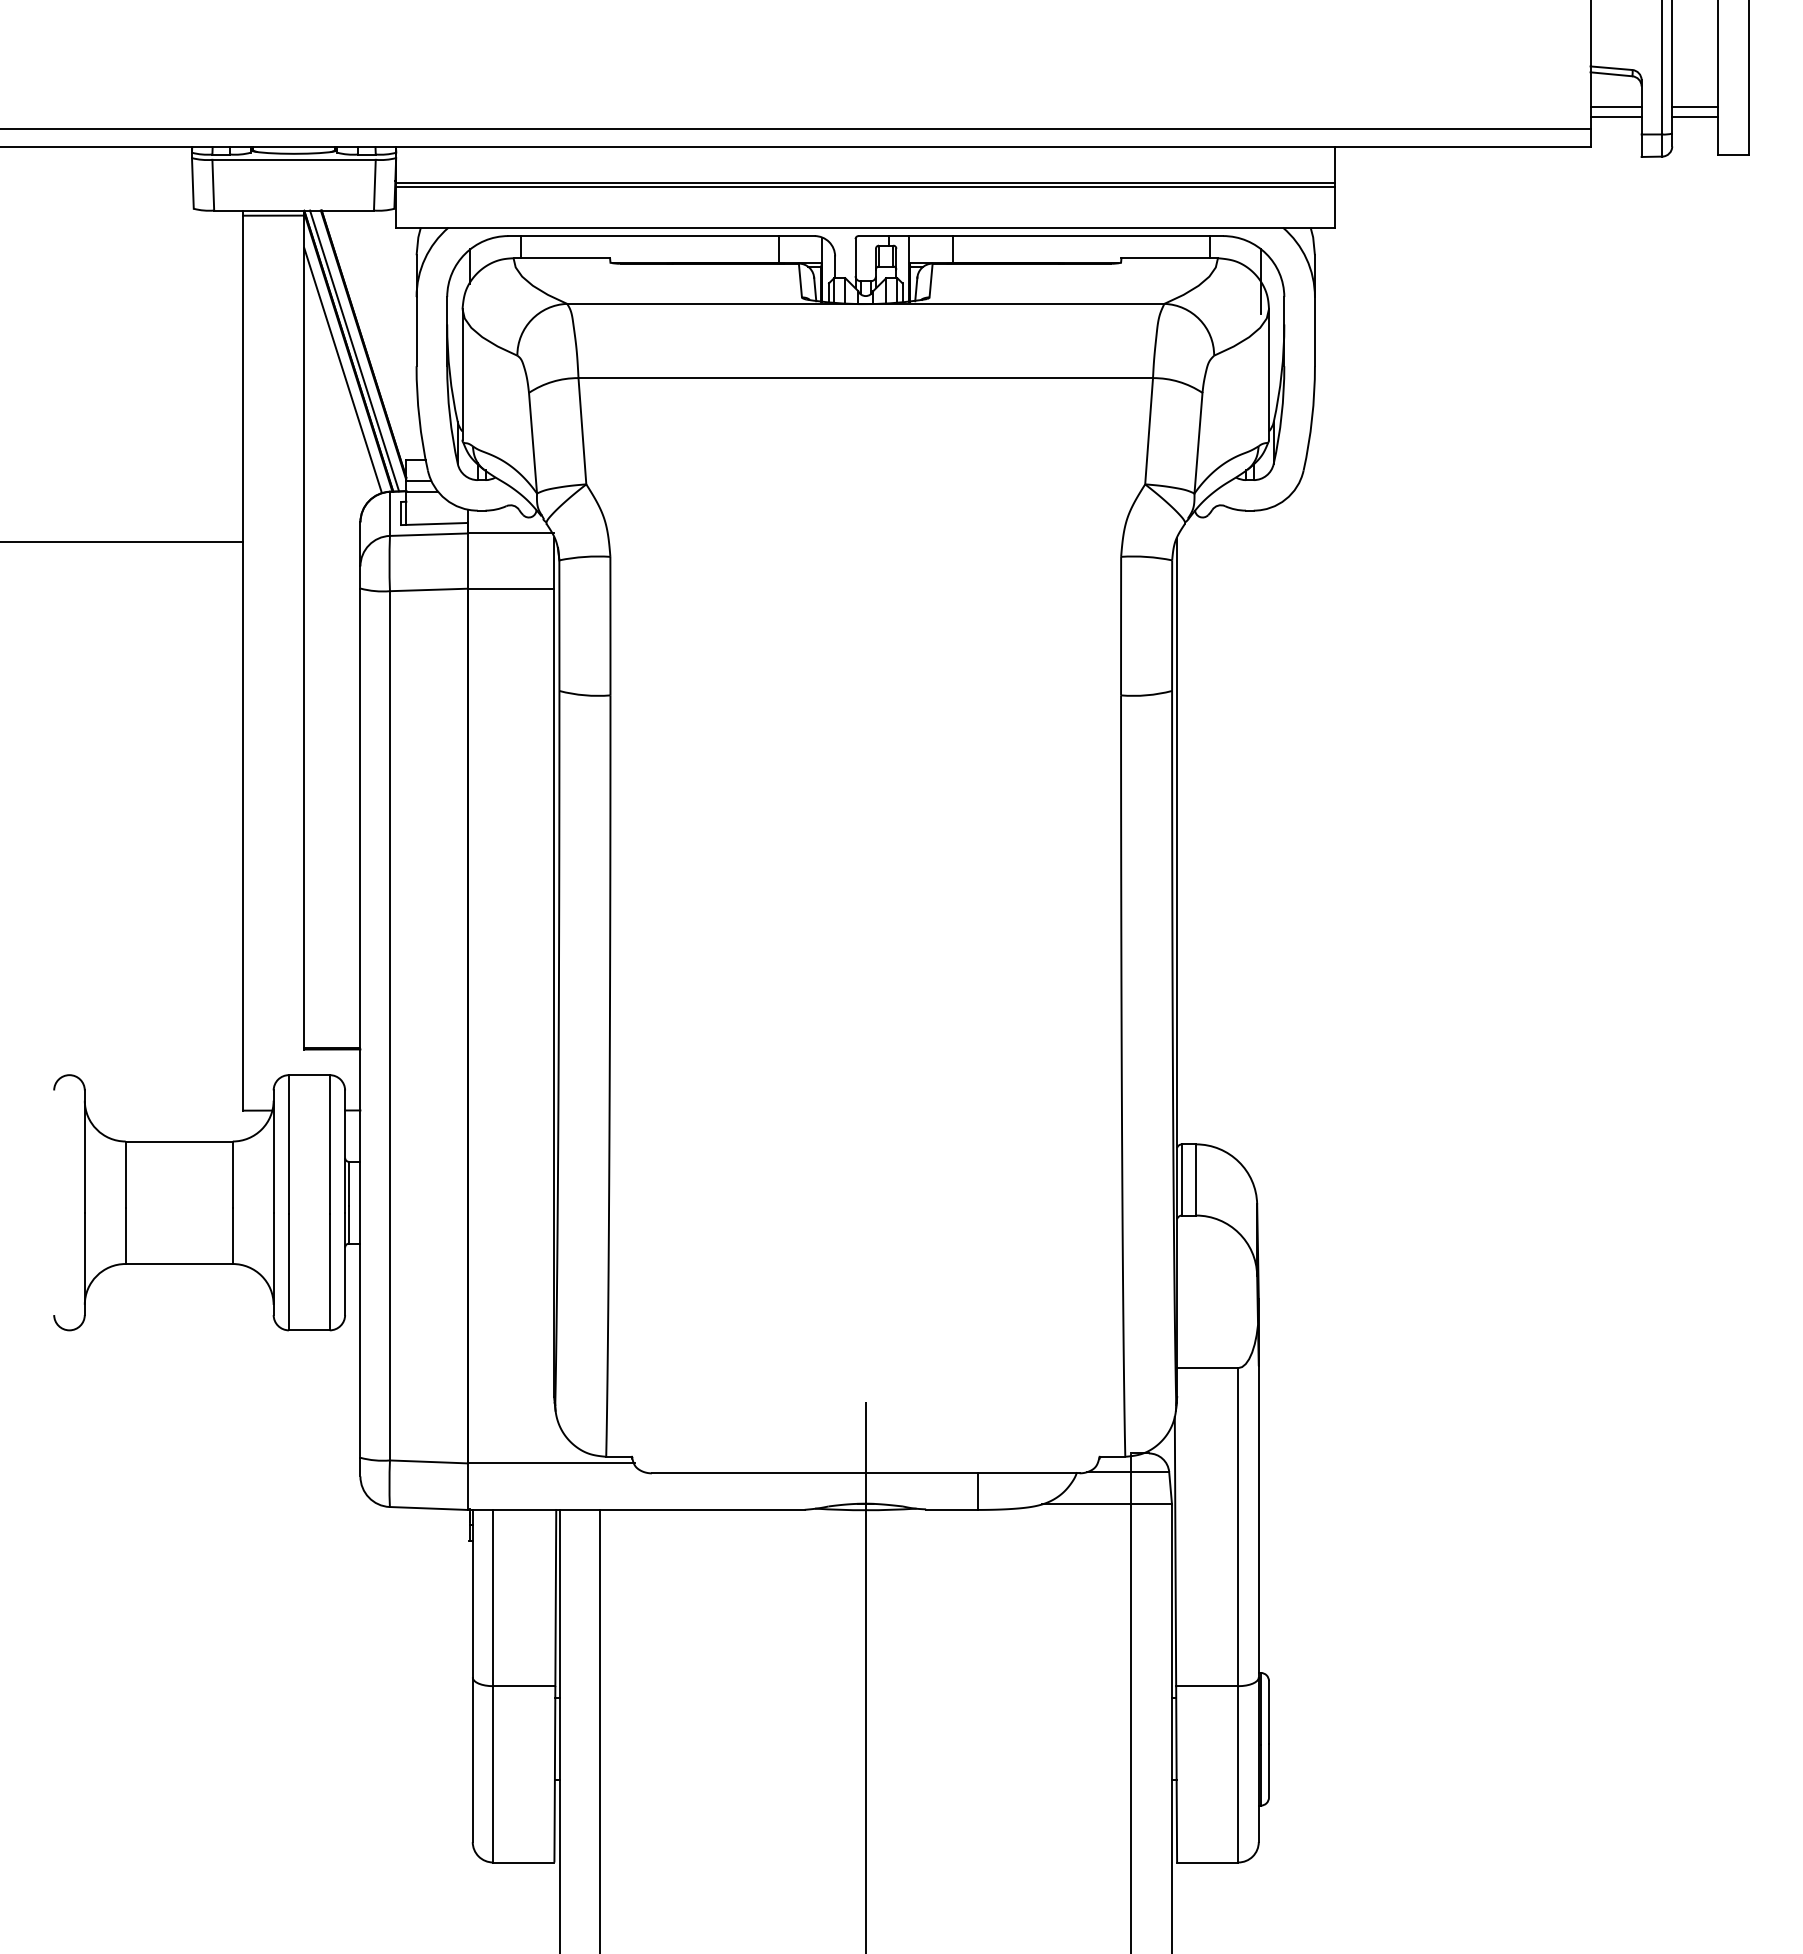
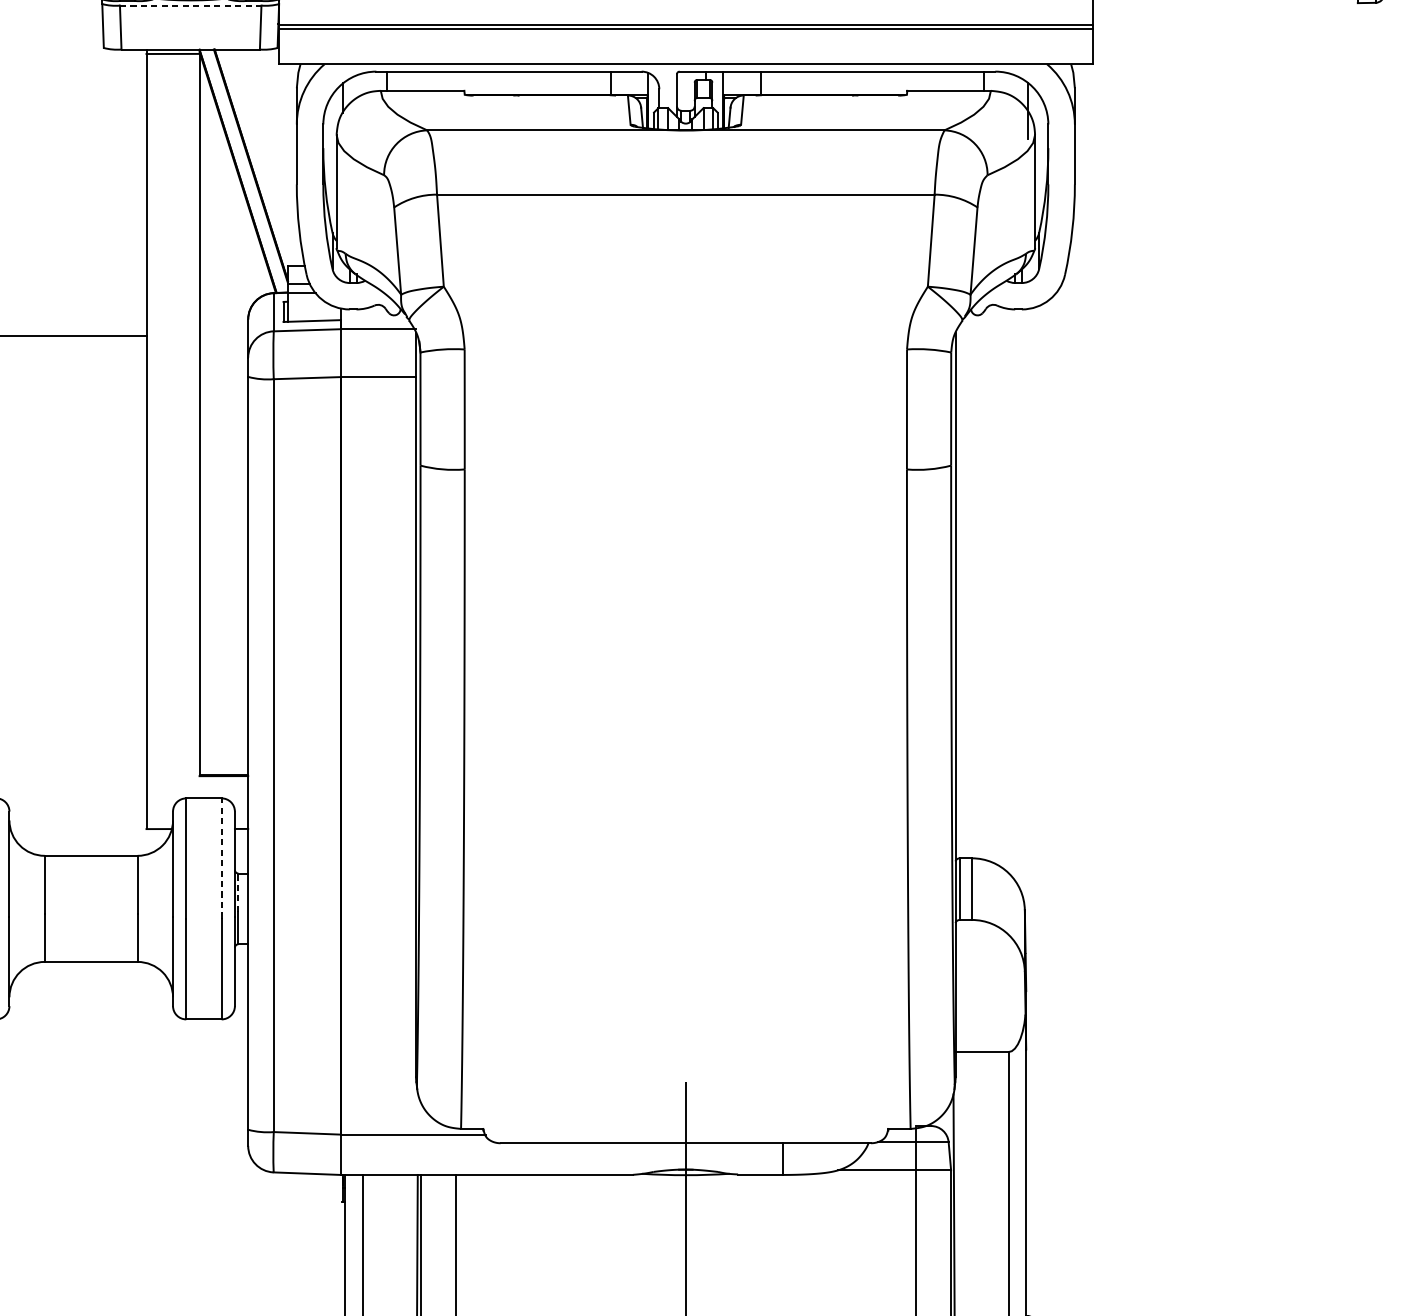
line: (294, 159) -> (191, 5), solid -> dashed
line: (354, 350) -> (243, 170), removed
line: (342, 370) -> (232, 188), removed
line: (329, 1144) -> (221, 858), solid -> dashed
line: (349, 1183) -> (238, 892), solid -> dashed

